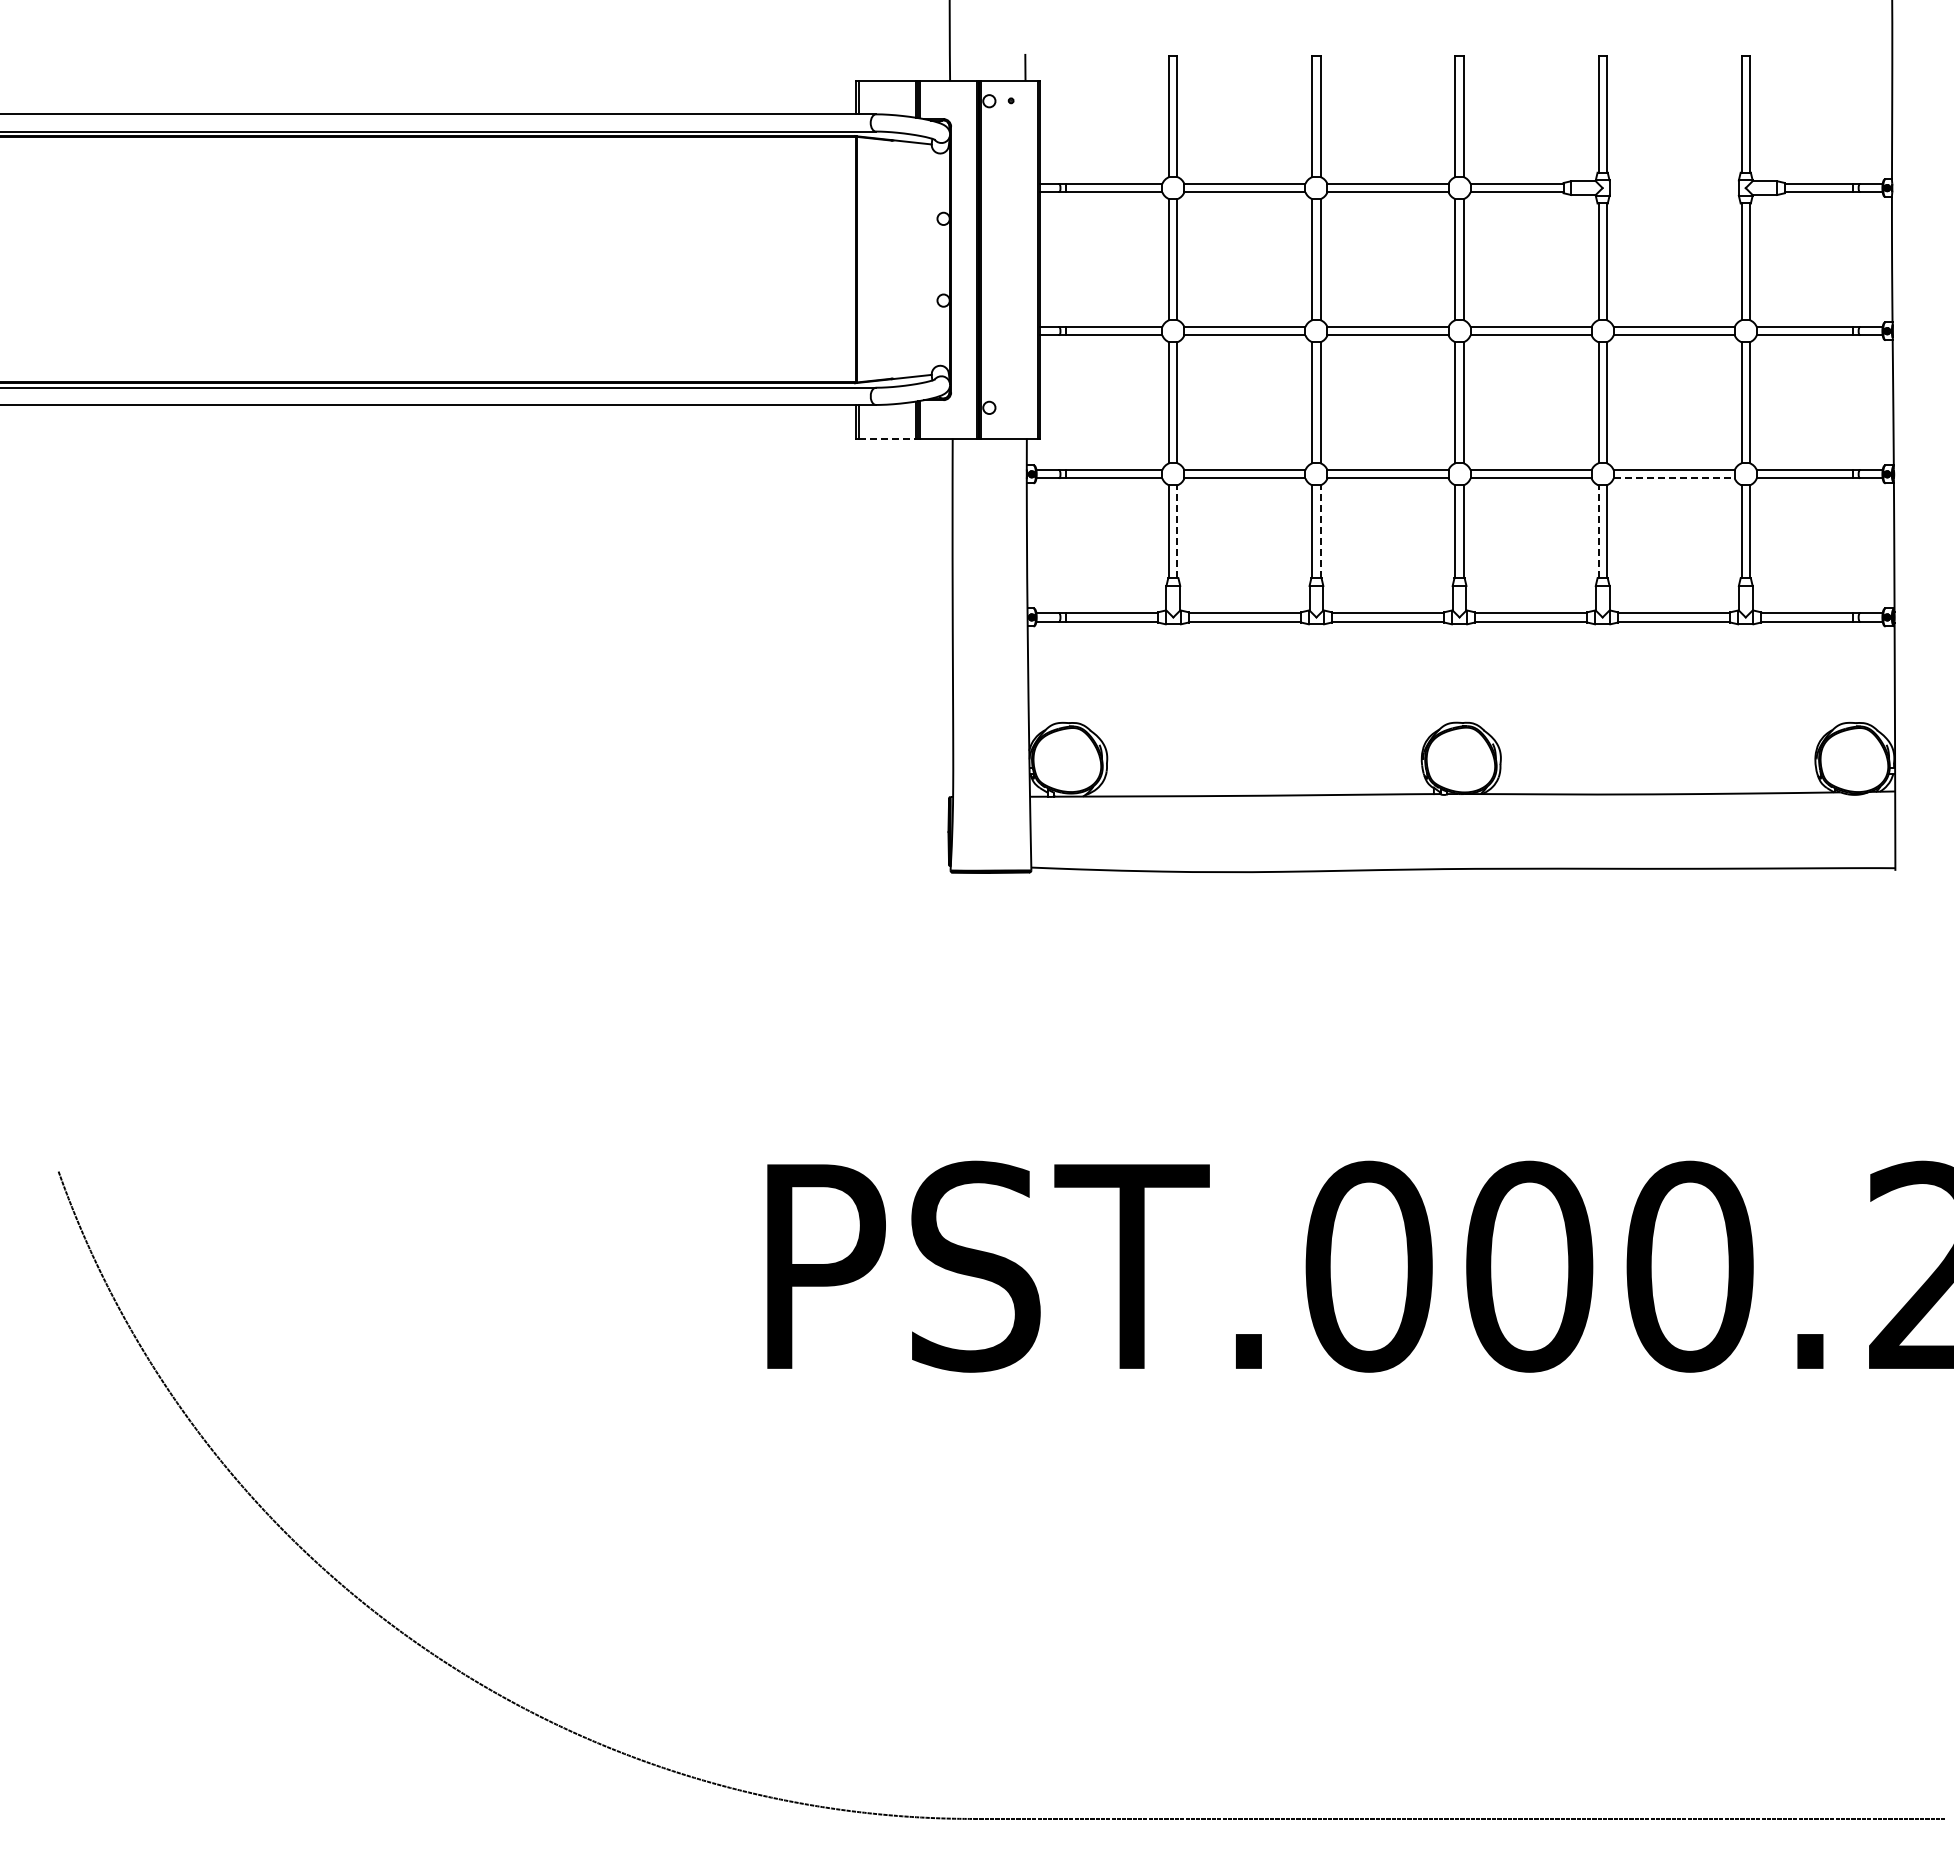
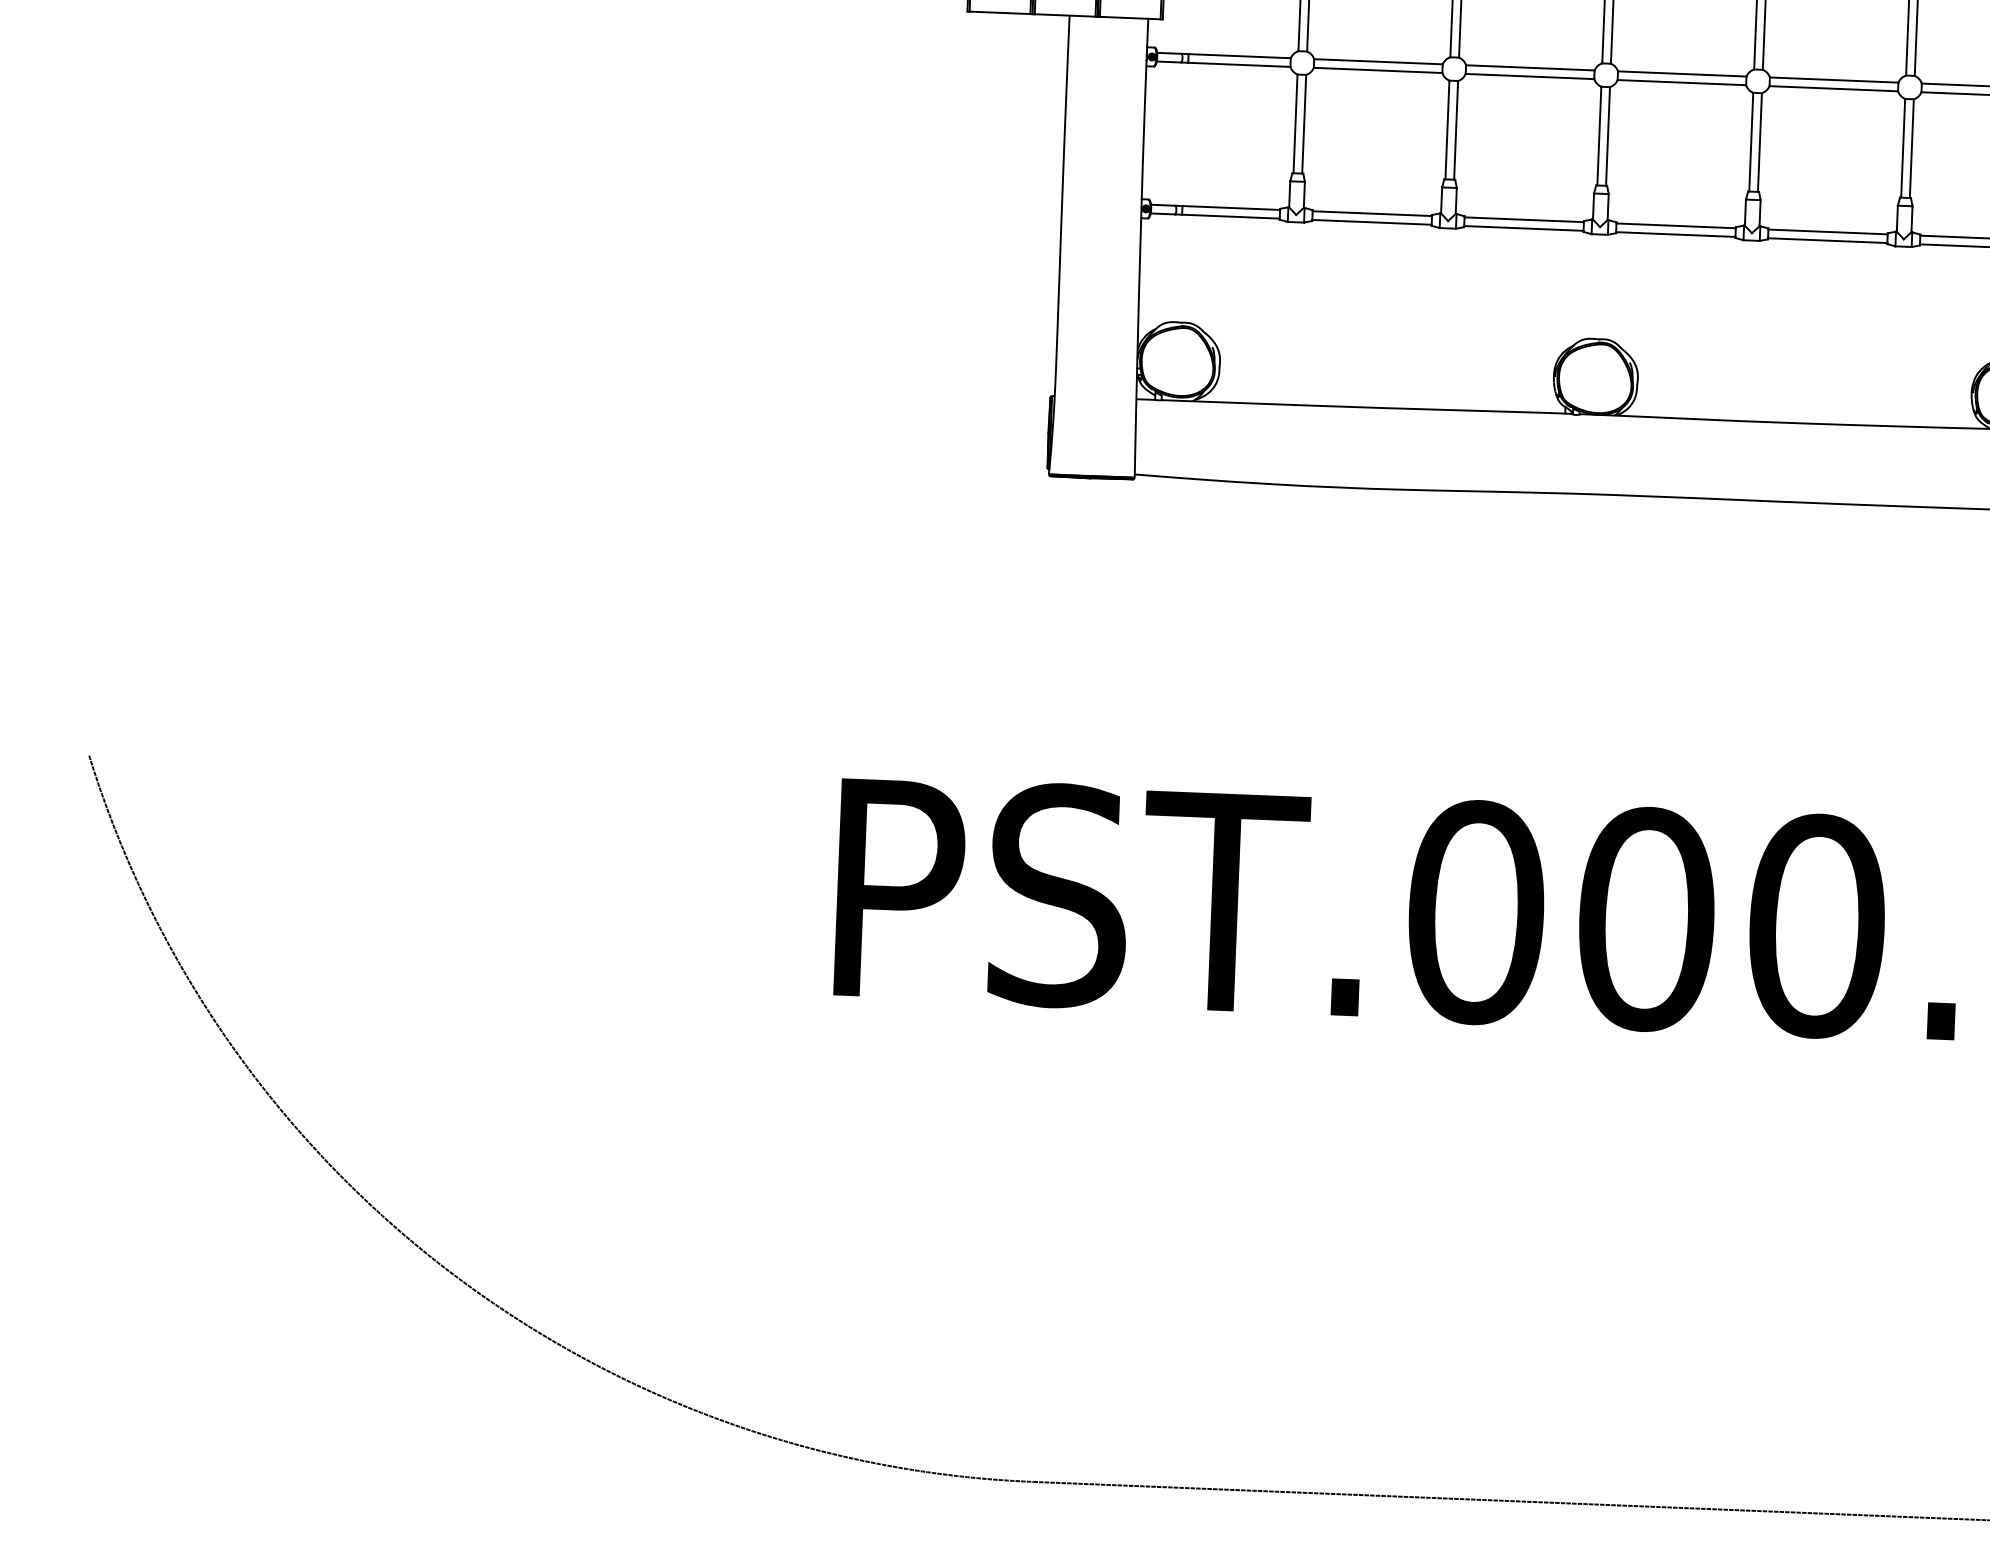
line: (887, 438) -> (1000, 12), dashed -> solid
line: (1674, 478) -> (1834, 88), dashed -> solid
line: (1177, 531) -> (1304, 123), dashed -> solid
line: (1320, 531) -> (1456, 130), dashed -> solid
line: (1598, 531) -> (1751, 141), dashed -> solid

